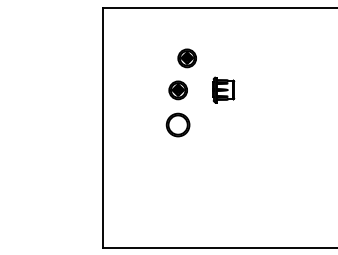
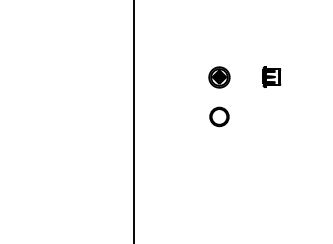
part: (186, 58) -> (228, 41), removed
part: (224, 89) -> (272, 76), size x0.71
circle: (178, 124) -> (219, 116), size x0.71

